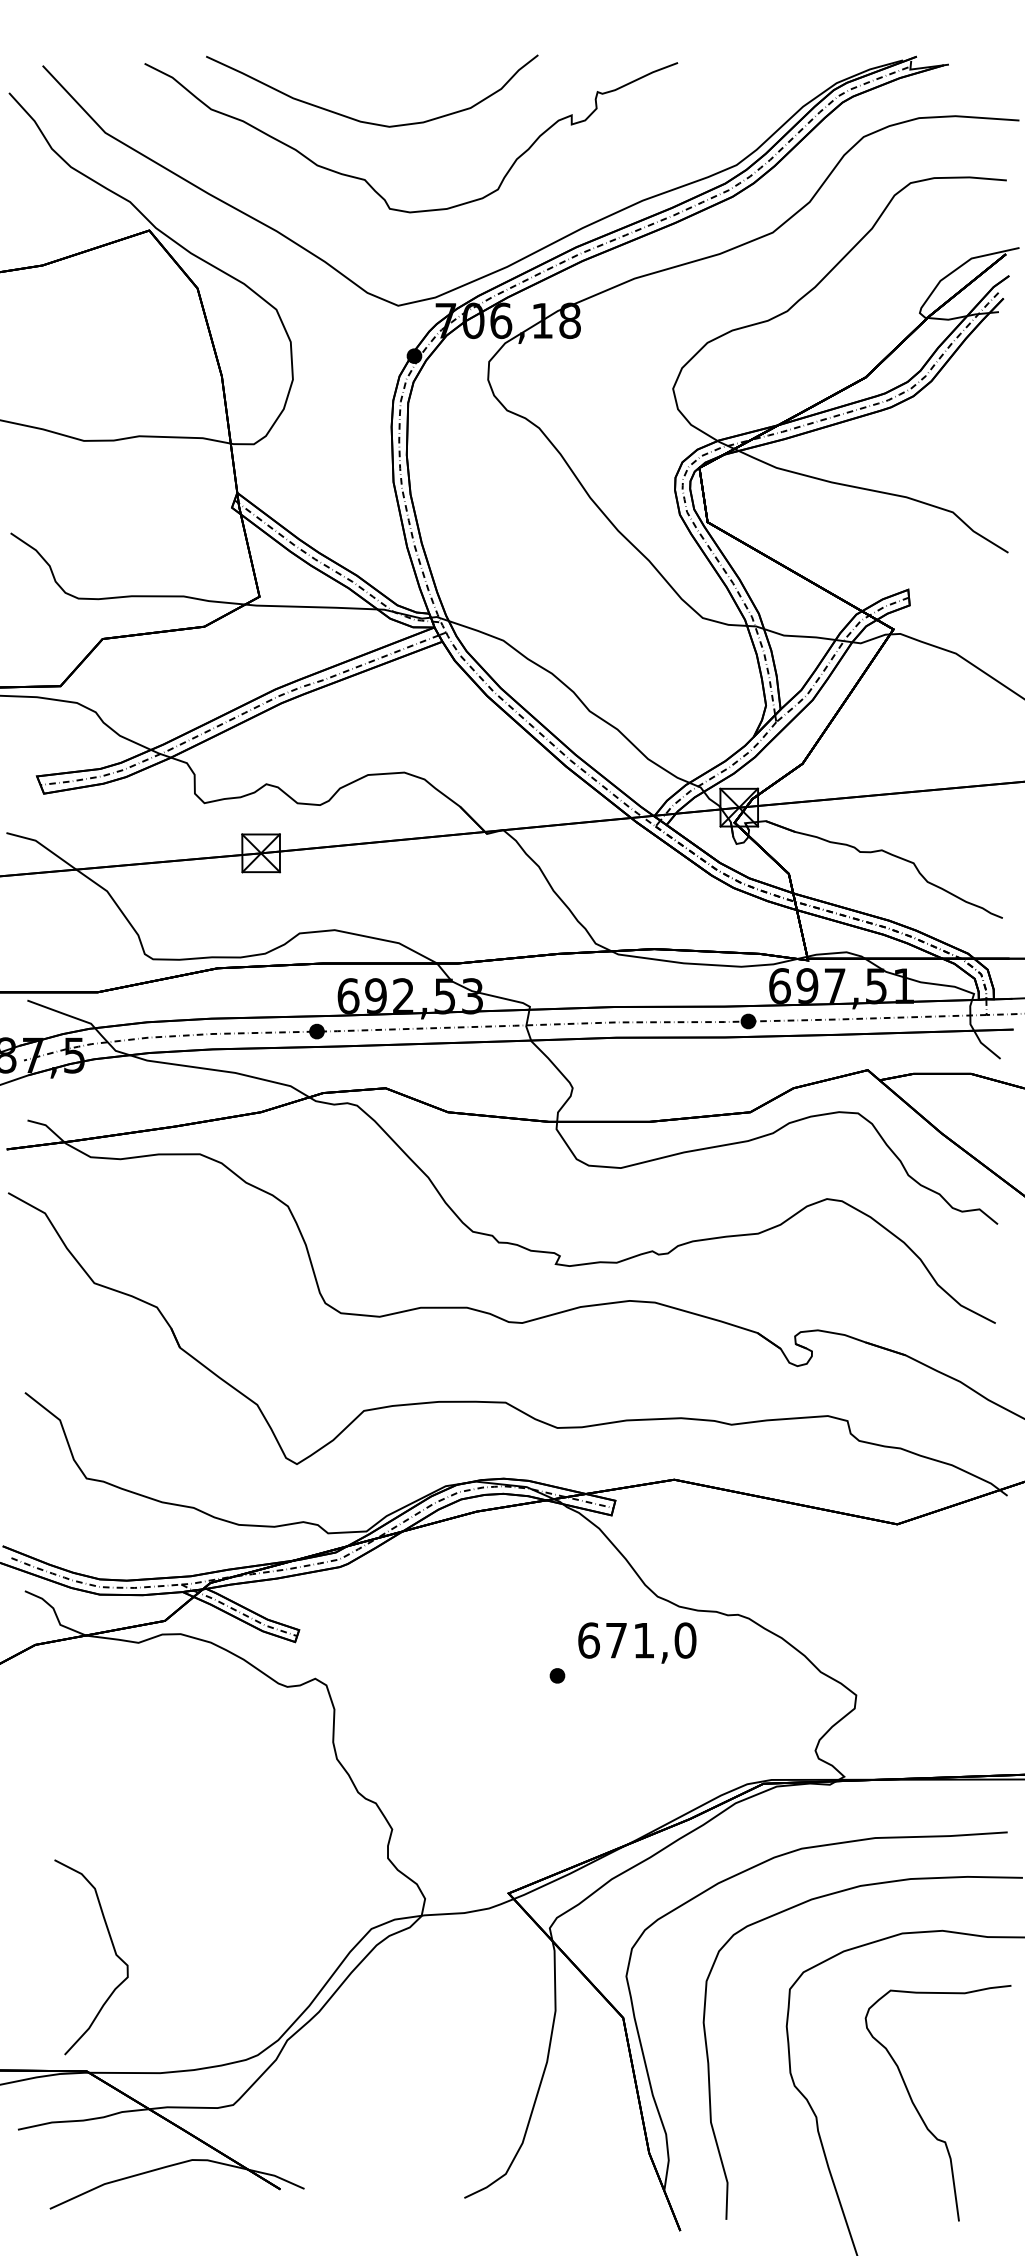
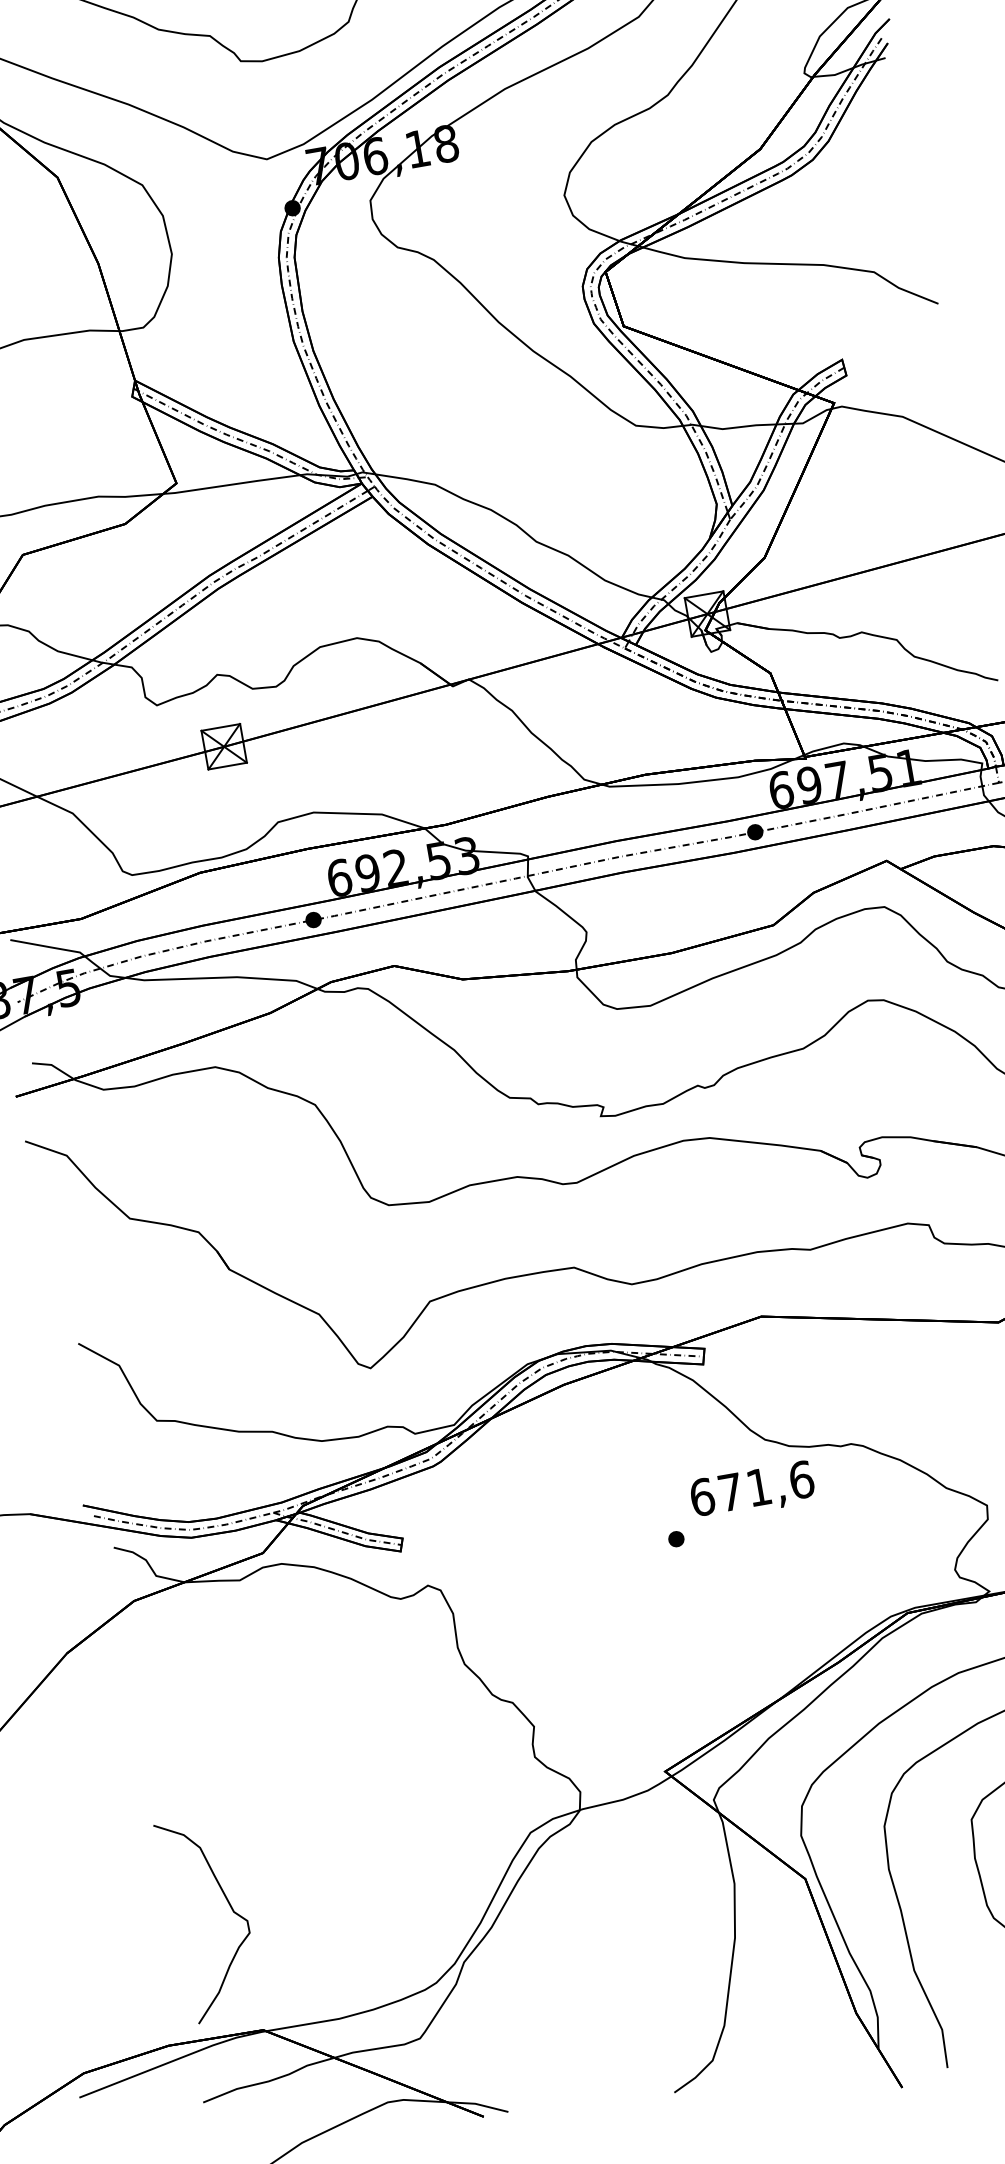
text: (685, 1640) -> (801, 1479), 671,0 -> 671,6
curve: (113, 1949) -> (230, 1906), moved

